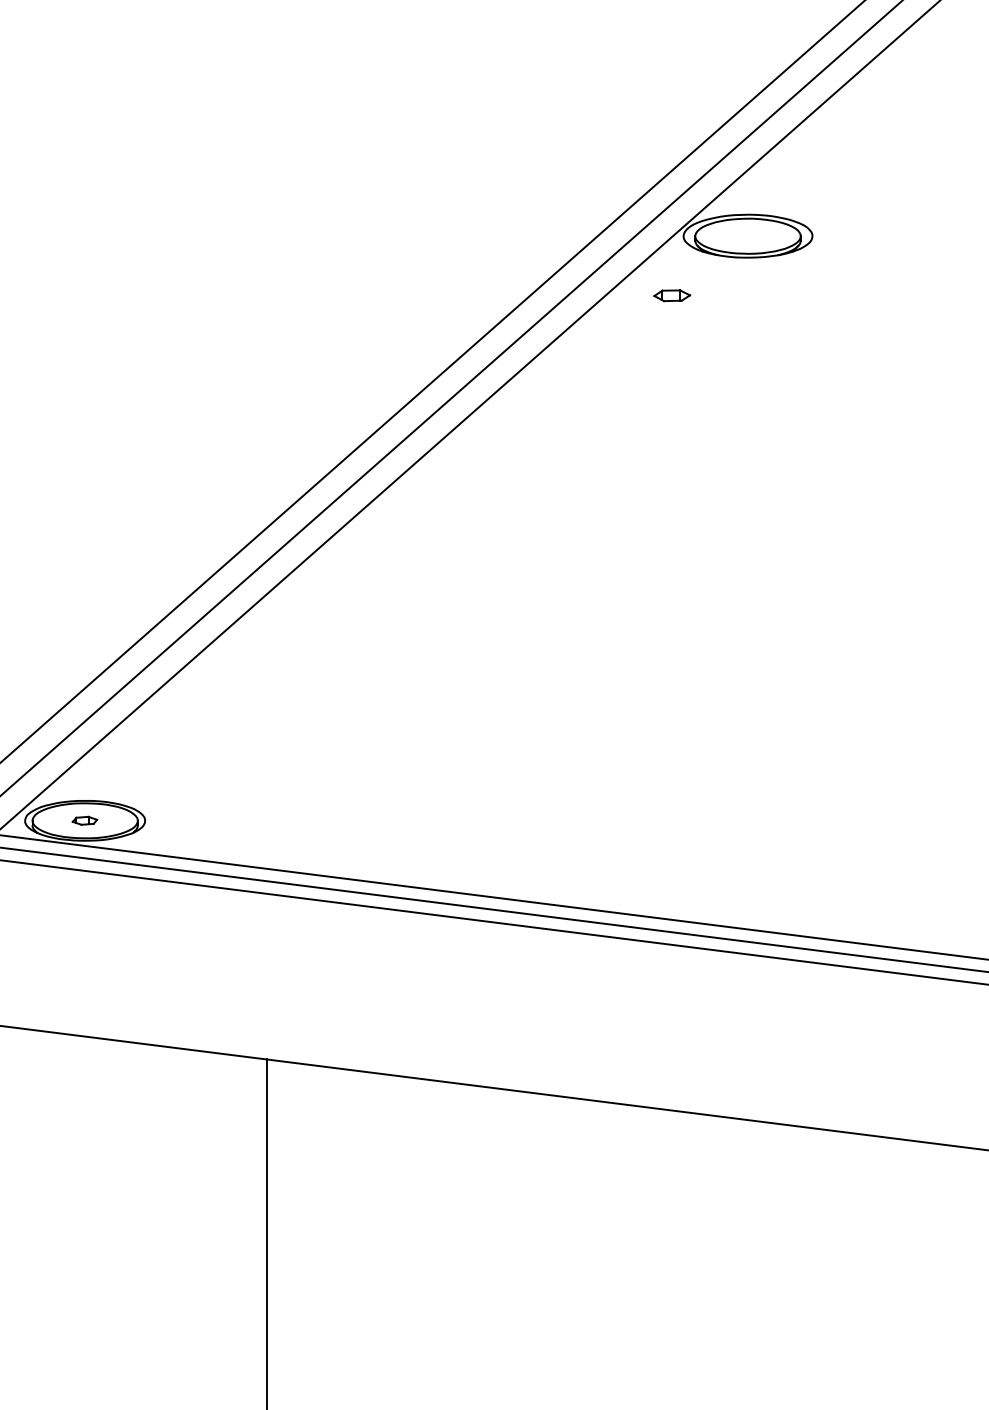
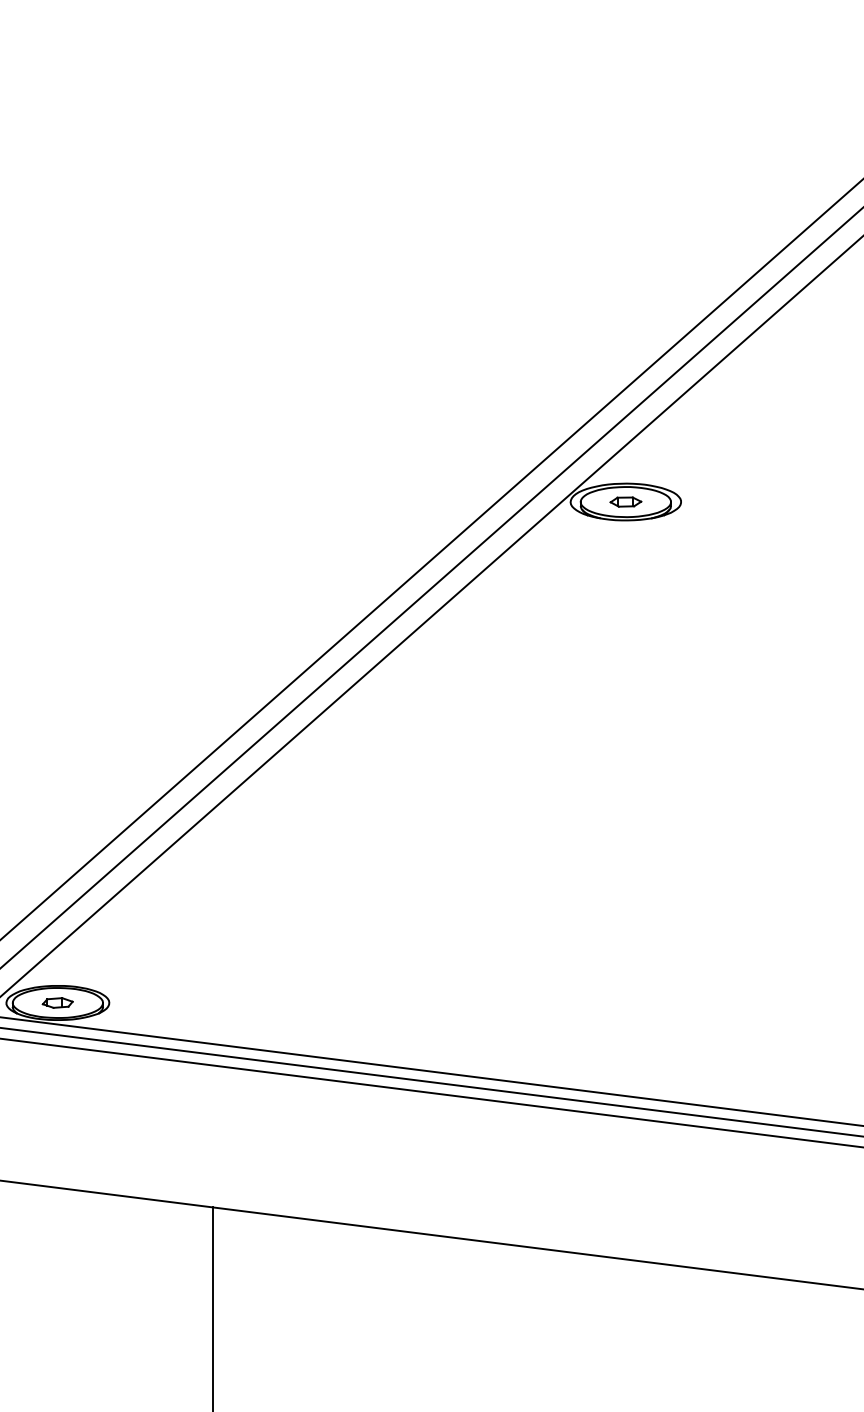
part: (671, 295) -> (625, 501), moved
part: (84, 820) -> (57, 1002), size x1.43

